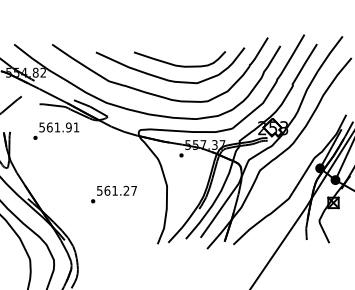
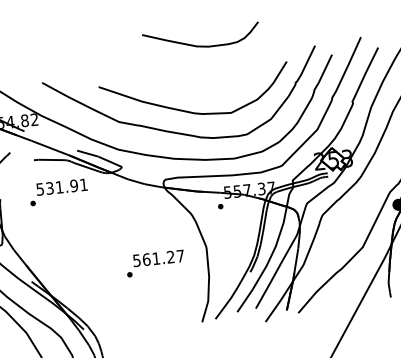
curve: (176, 64) -> (197, 44), moved
text: (49, 127) -> (49, 188), 561.91 -> 531.91
text: (113, 194) -> (154, 263), moved

